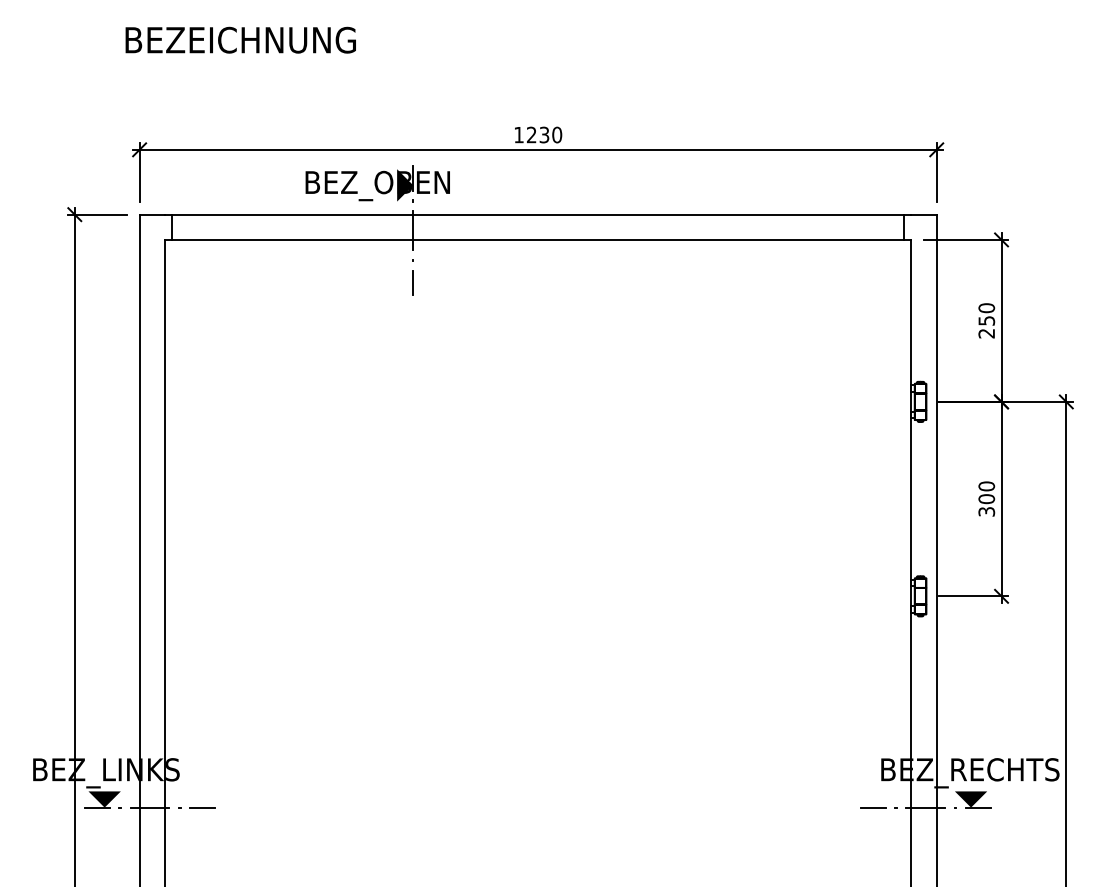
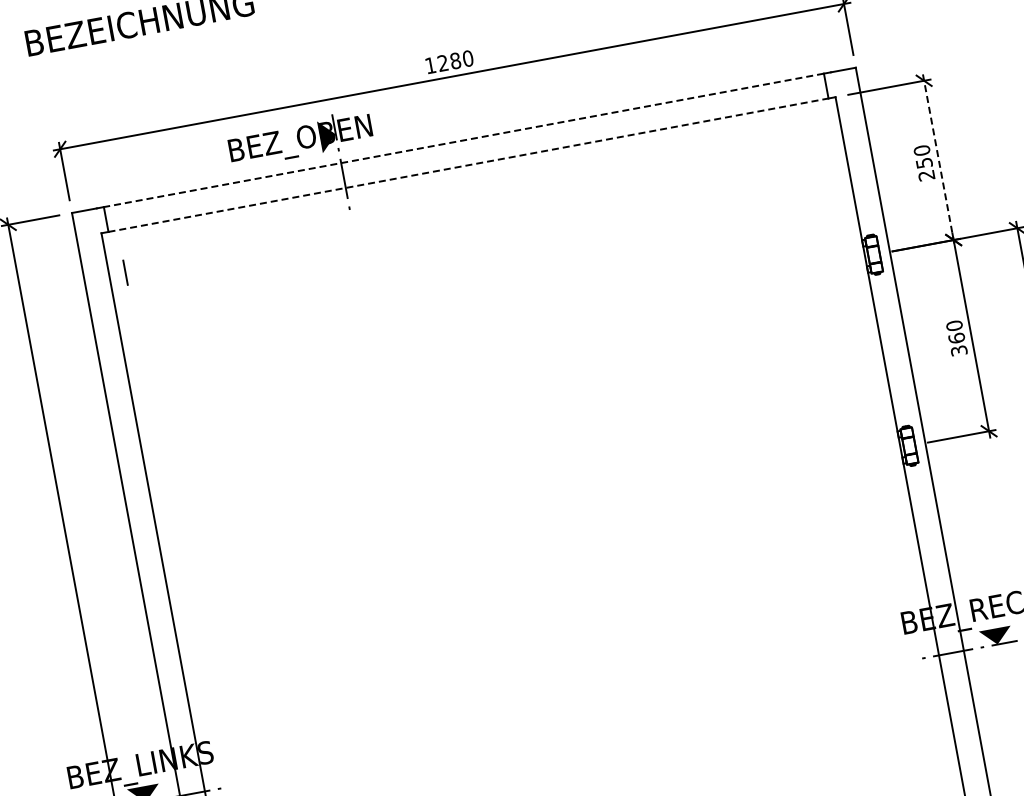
text: (544, 134) -> (455, 60), 1230 -> 1280
line: (537, 214) -> (463, 140), solid -> dashed
line: (538, 239) -> (468, 164), solid -> dashed
line: (412, 282) -> (124, 272), moved
line: (1001, 321) -> (938, 161), solid -> dashed
text: (986, 498) -> (956, 337), 300 -> 360
line: (202, 807) -> (241, 784), removed
line: (873, 807) -> (901, 662), removed

